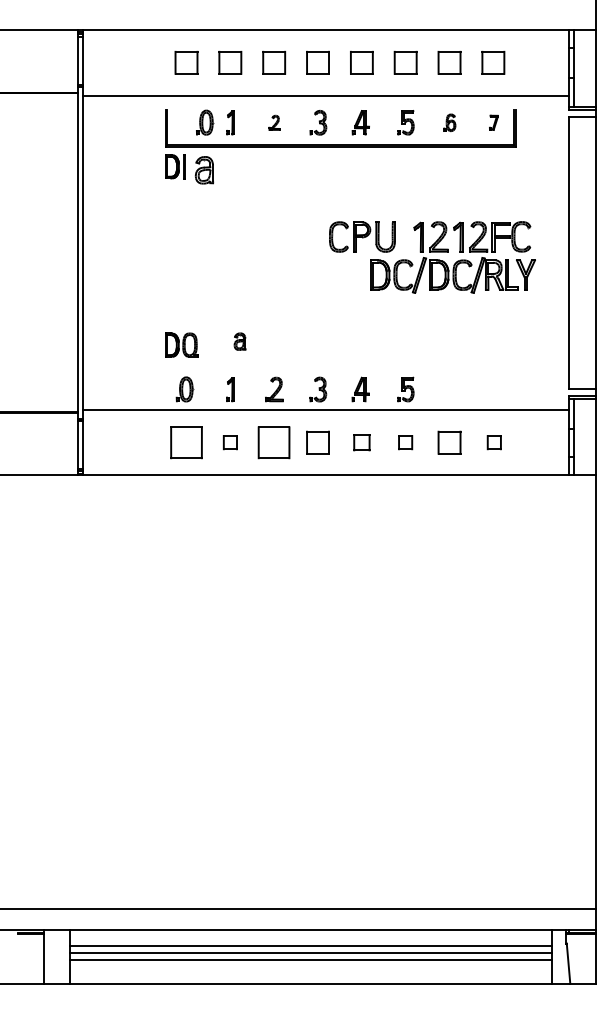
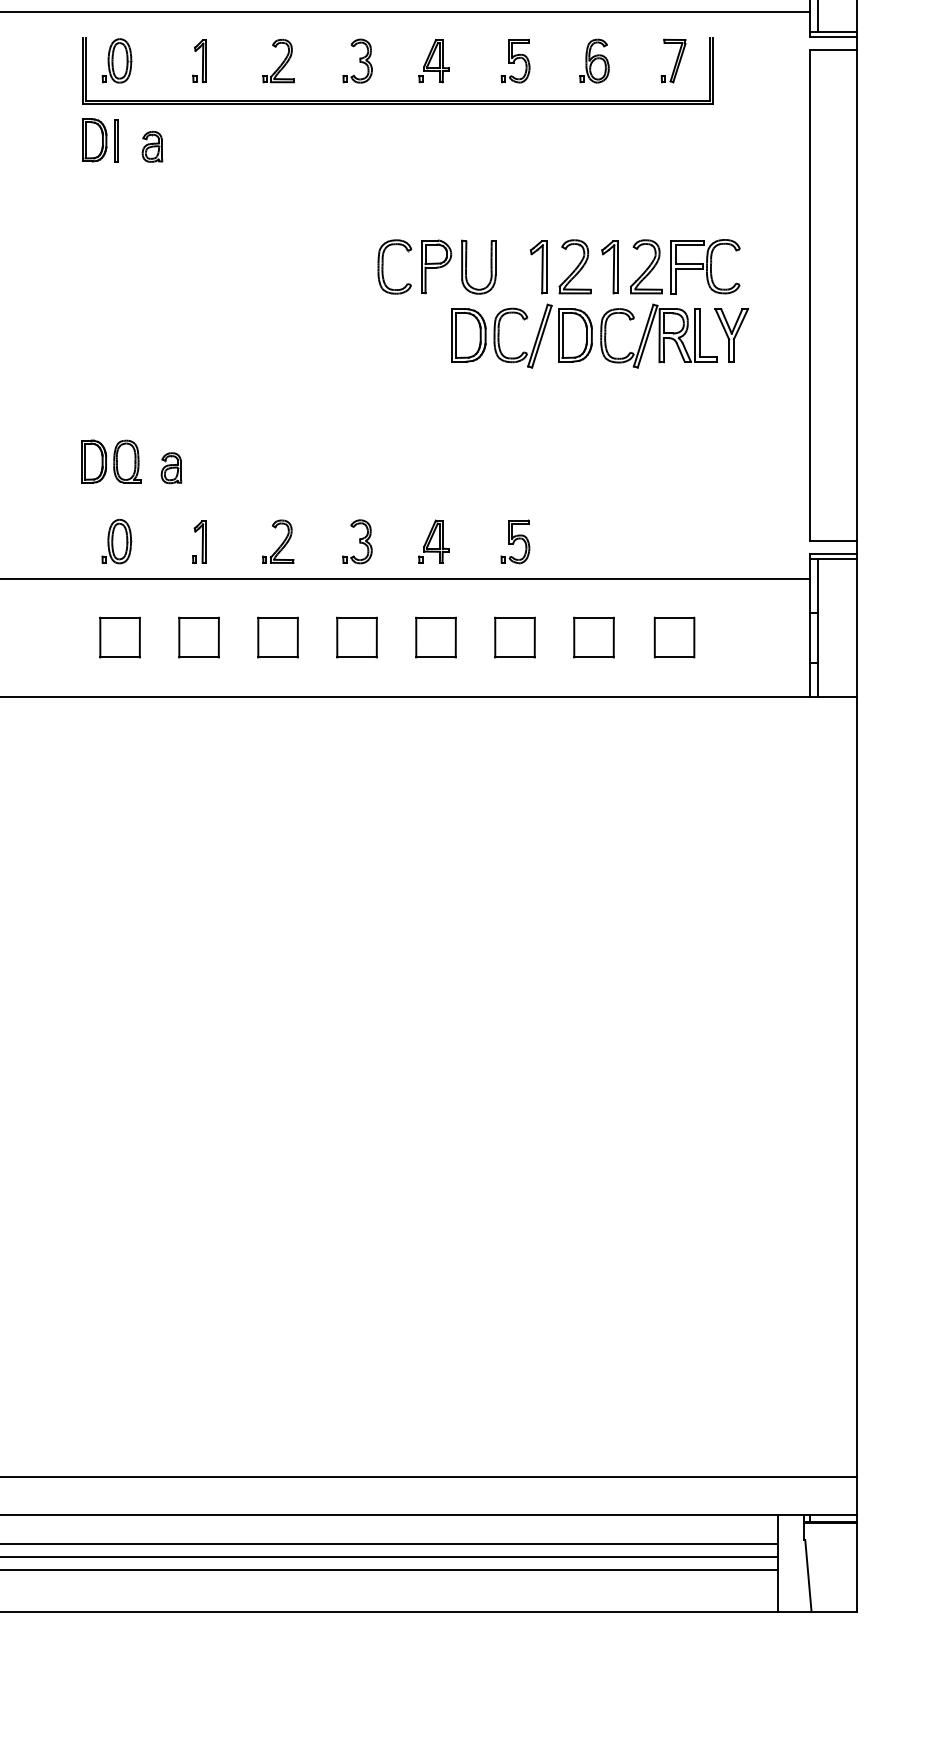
part: (205, 122) -> (118, 60), moved
part: (274, 122) -> (278, 60), size x1.67
part: (449, 122) -> (593, 60), size x1.43
part: (493, 122) -> (673, 60), size x1.67
part: (204, 170) -> (152, 147), size x0.62
part: (239, 341) -> (170, 467), moved
part: (186, 442) -> (120, 637), size x0.71
part: (230, 442) -> (199, 637), size x1.67
part: (274, 442) -> (278, 637), size x0.71
part: (361, 442) -> (435, 637), size x1.43
part: (405, 442) -> (514, 637), size x1.67
part: (494, 442) -> (675, 637), size x1.67

